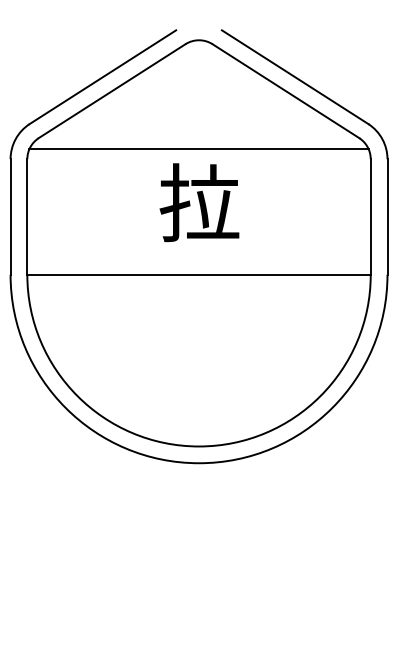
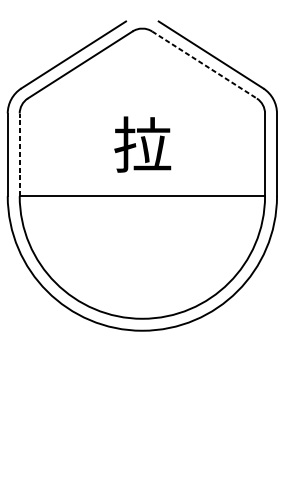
line: (286, 91) -> (204, 65), solid -> dashed
line: (198, 149) -> (141, 106), removed
line: (27, 217) -> (19, 155), solid -> dashed

